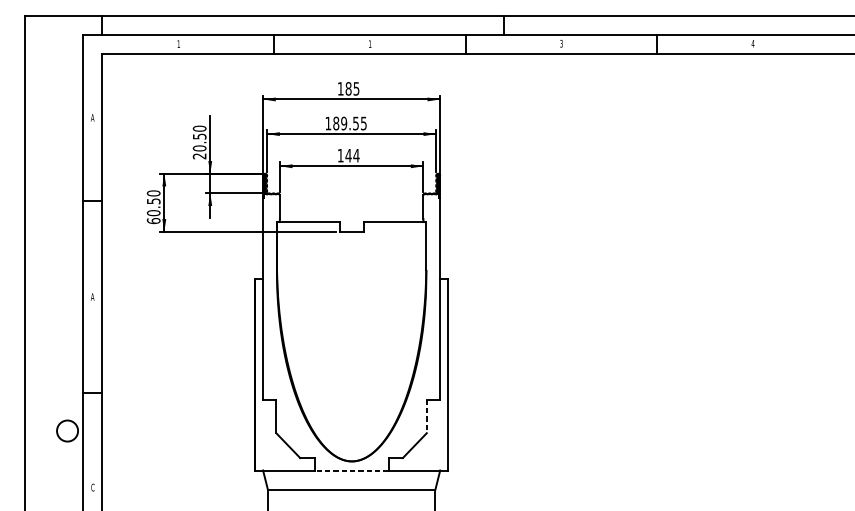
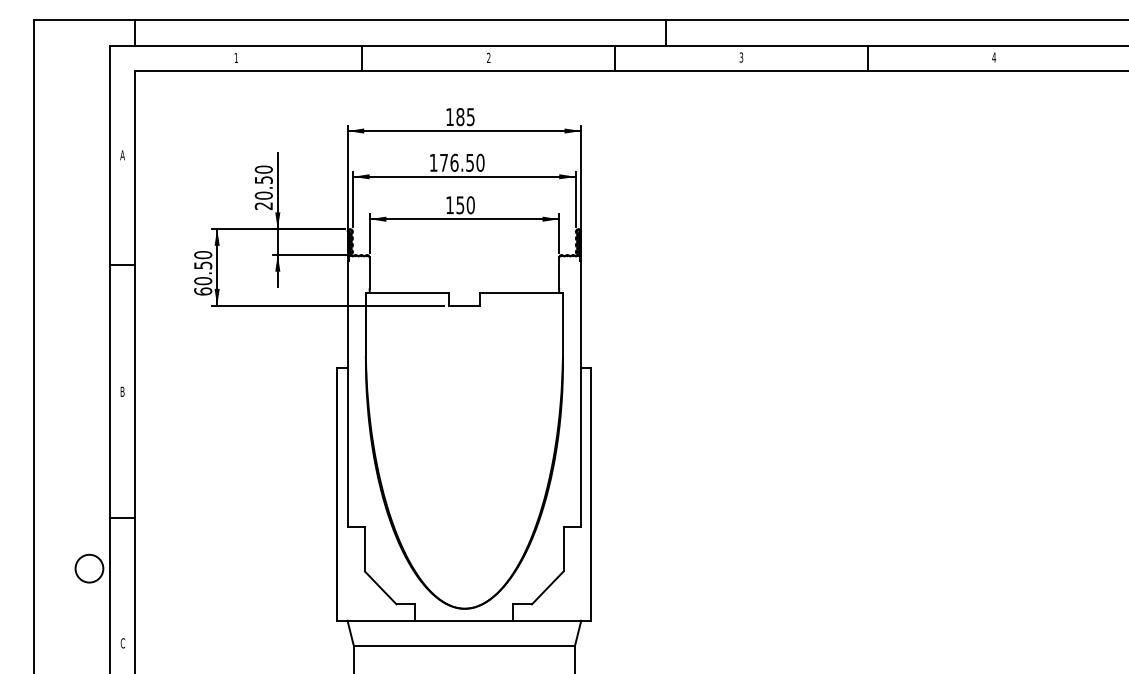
text: (369, 43) -> (488, 57), 1 -> 2
text: (350, 123) -> (462, 162), 189.55 -> 176.50
text: (352, 155) -> (465, 205), 144 -> 150
text: (92, 296) -> (122, 391), A -> B
line: (426, 416) -> (563, 549), dashed -> solid
line: (351, 470) -> (464, 620), dashed -> solid

